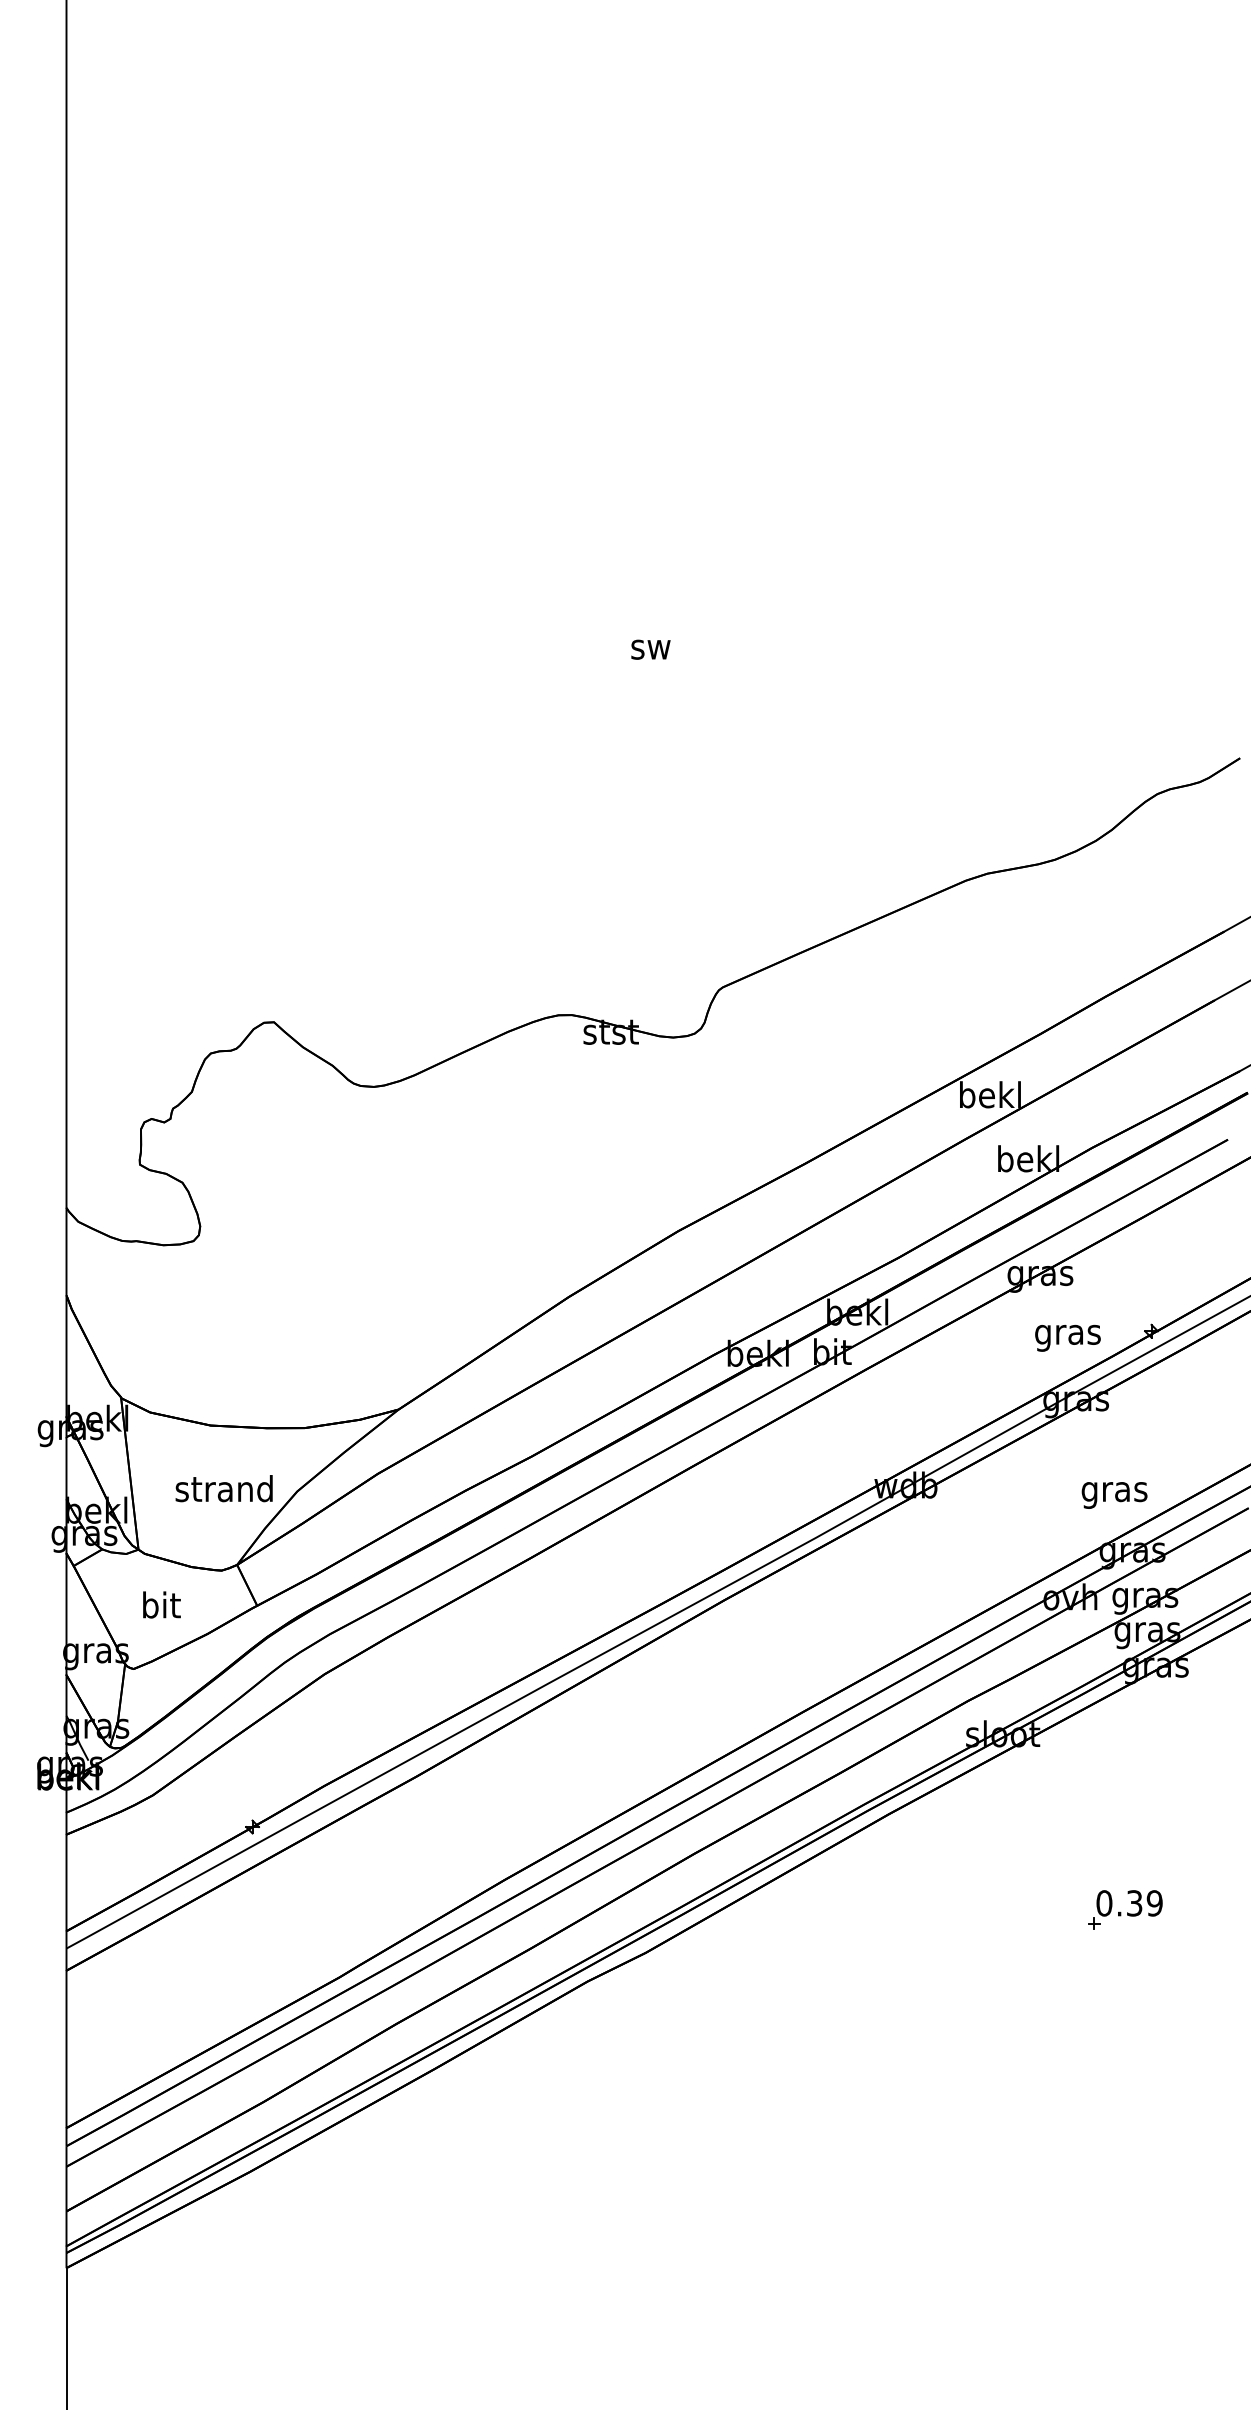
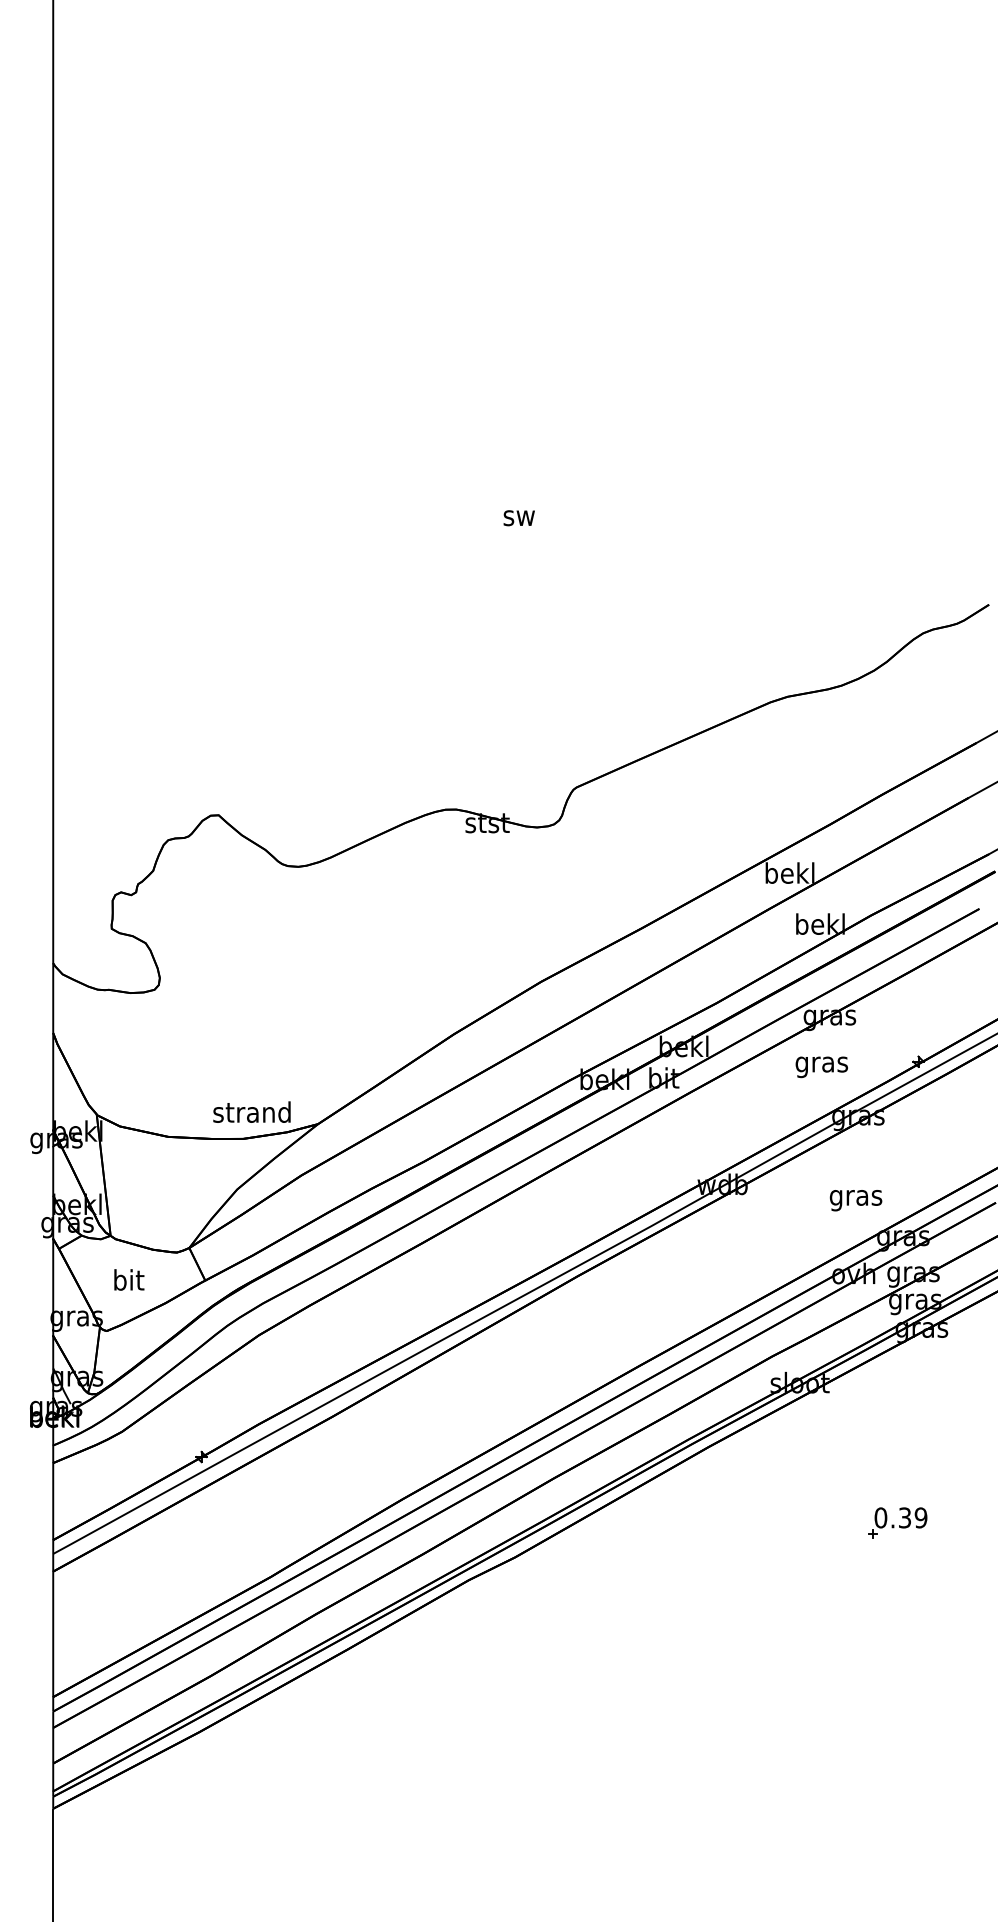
text: (1067, 1338) -> (821, 1067), moved
text: (223, 1487) -> (251, 1111), moved
text: (1113, 1495) -> (855, 1200), moved

